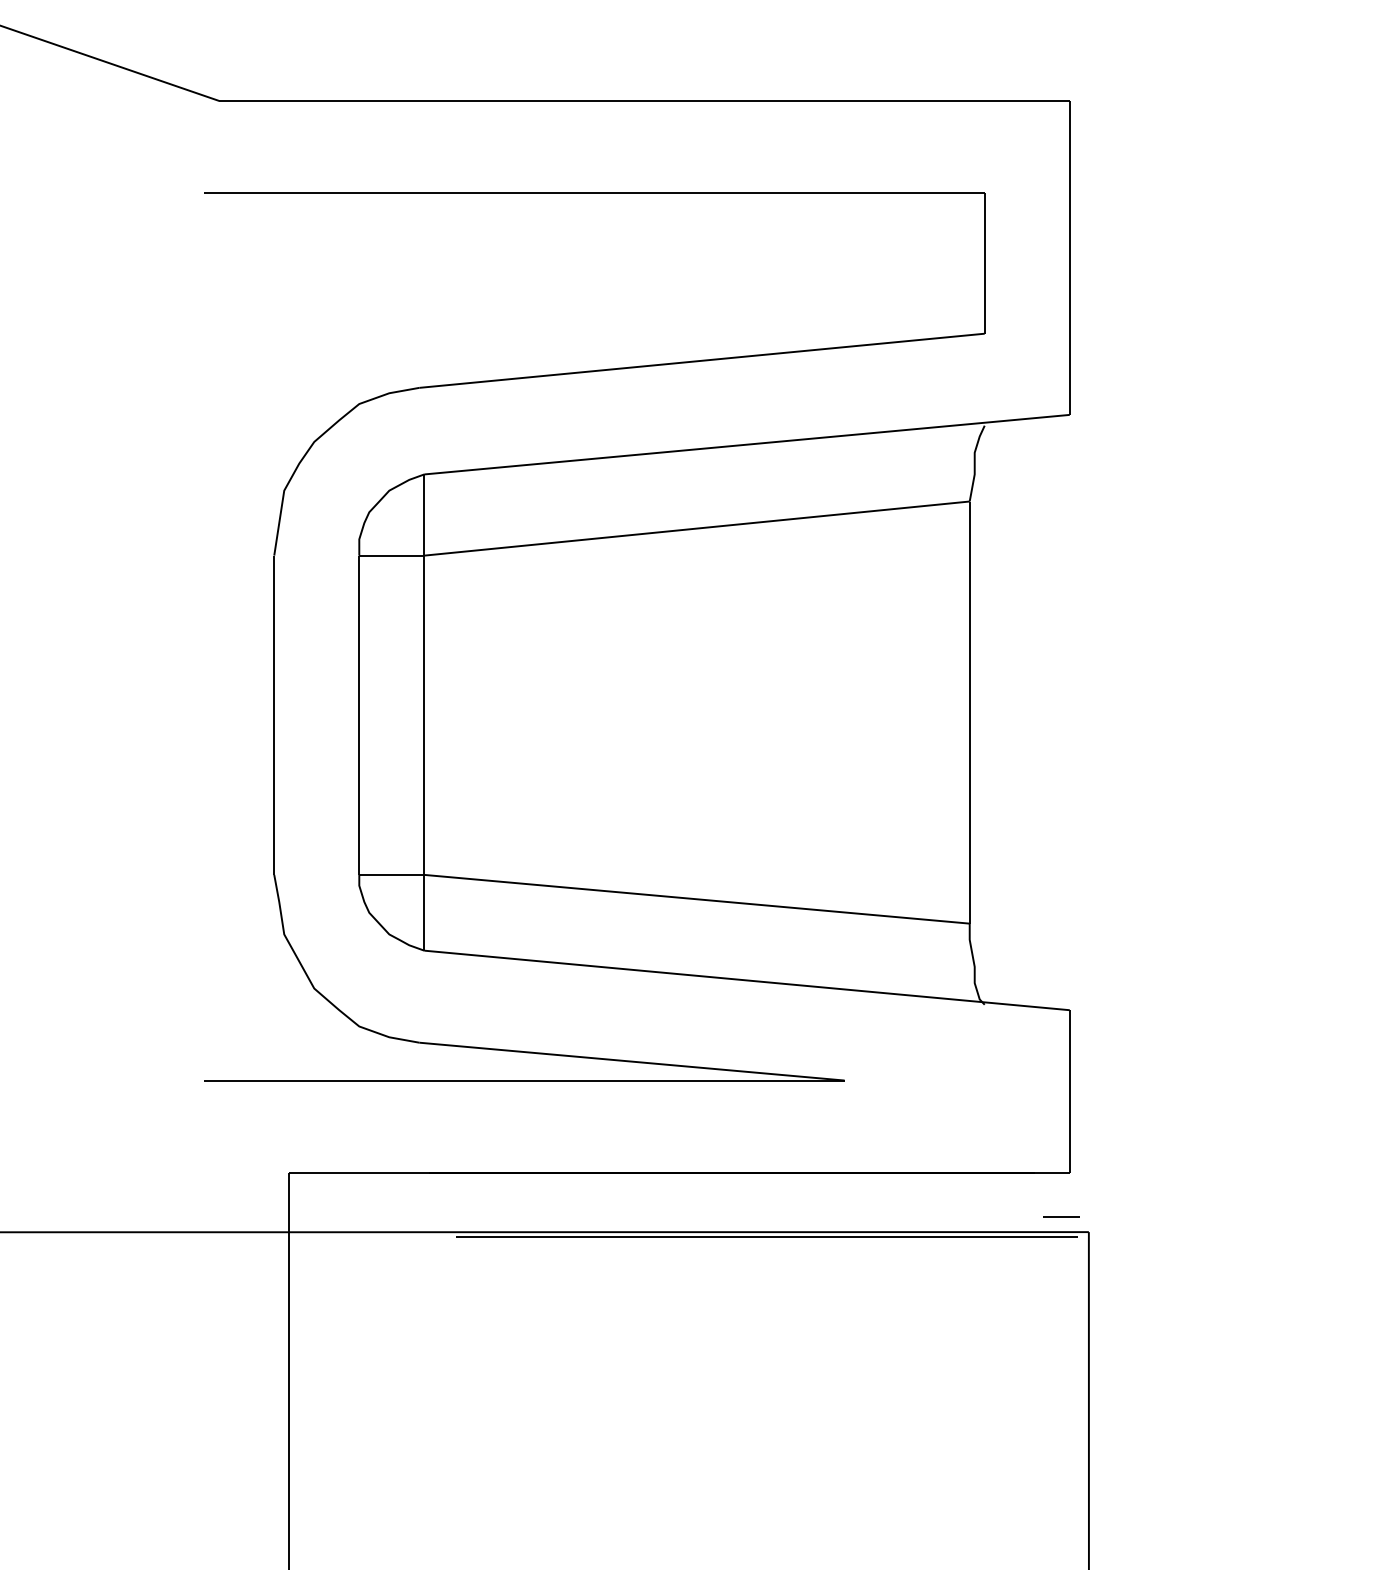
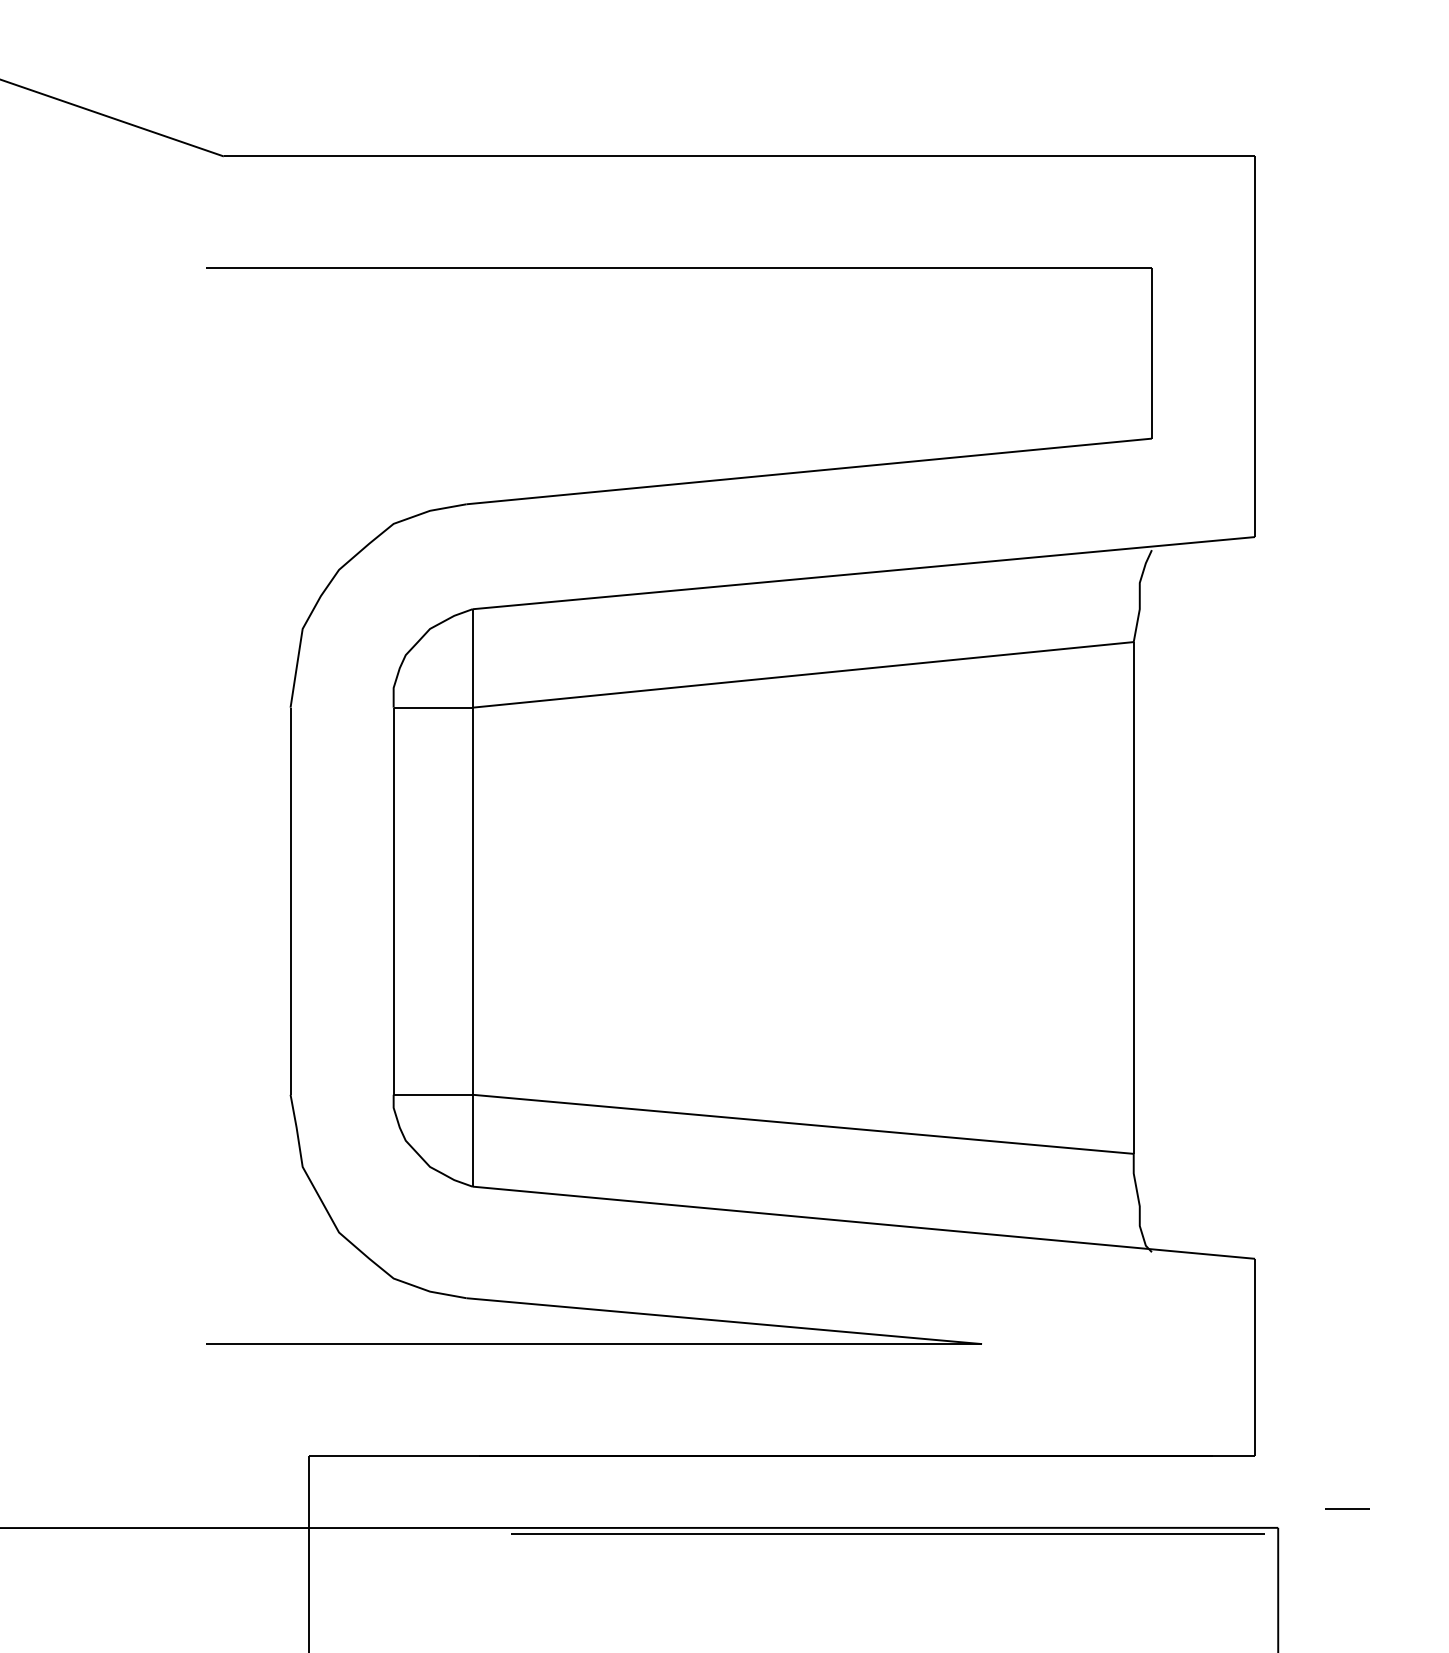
line: (1061, 1216) -> (1346, 1508), moved

